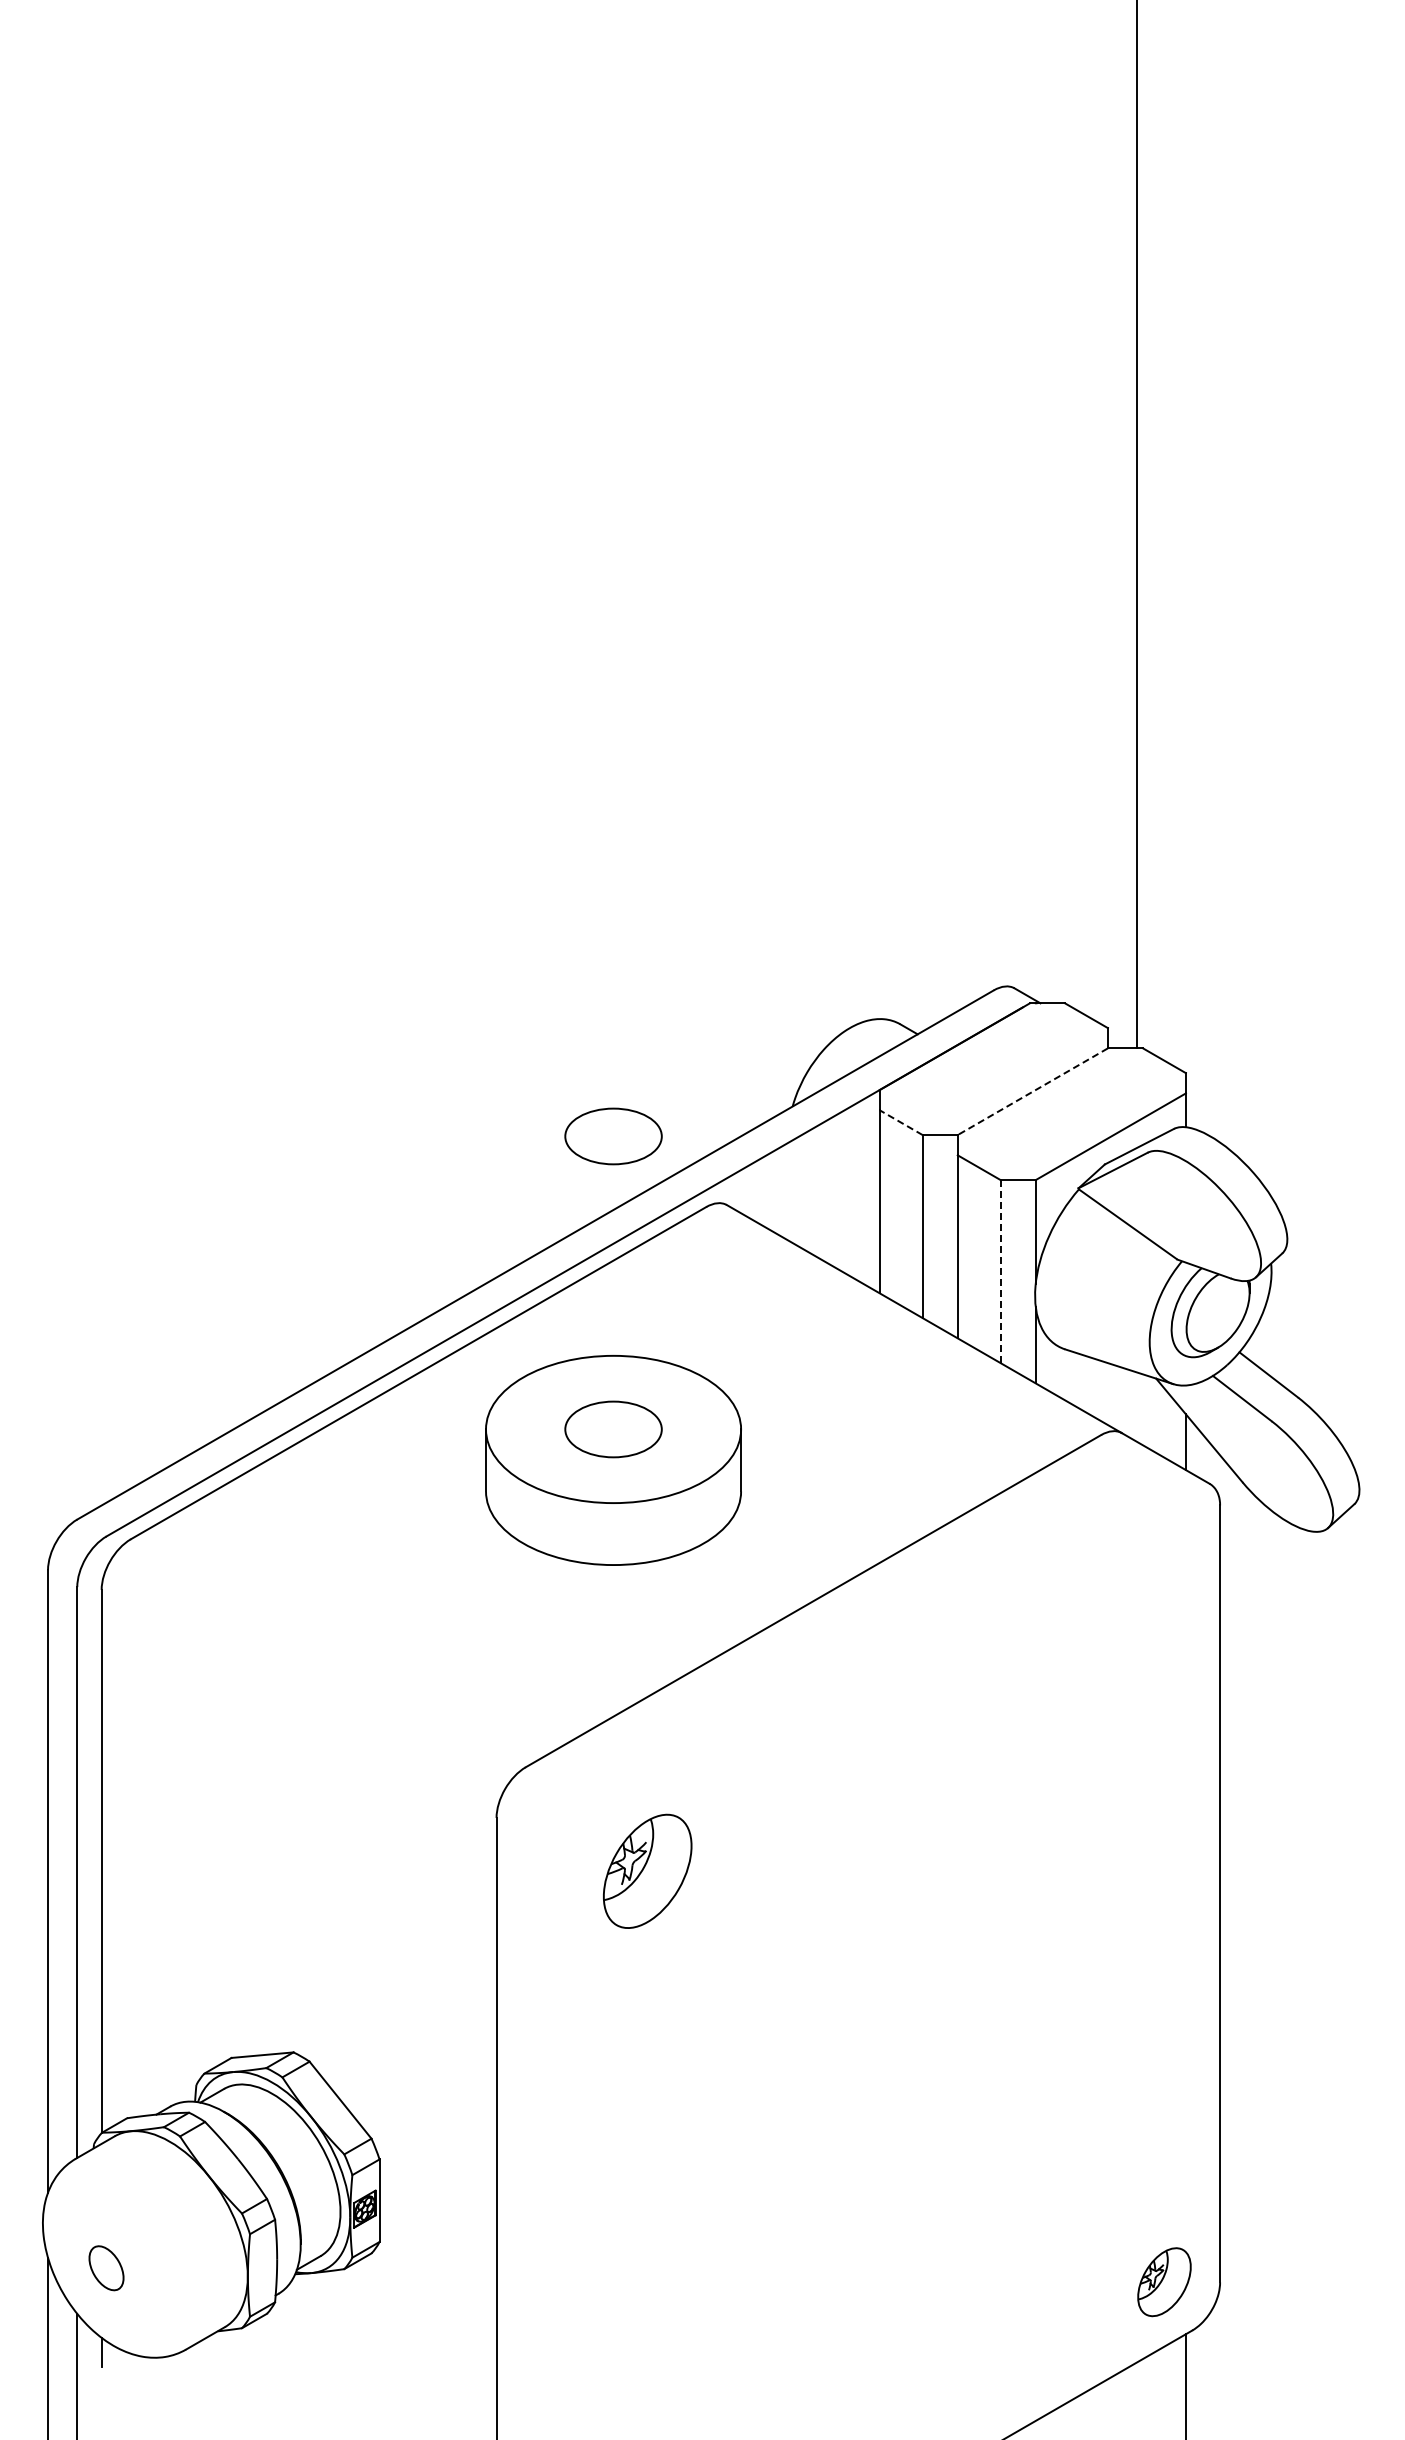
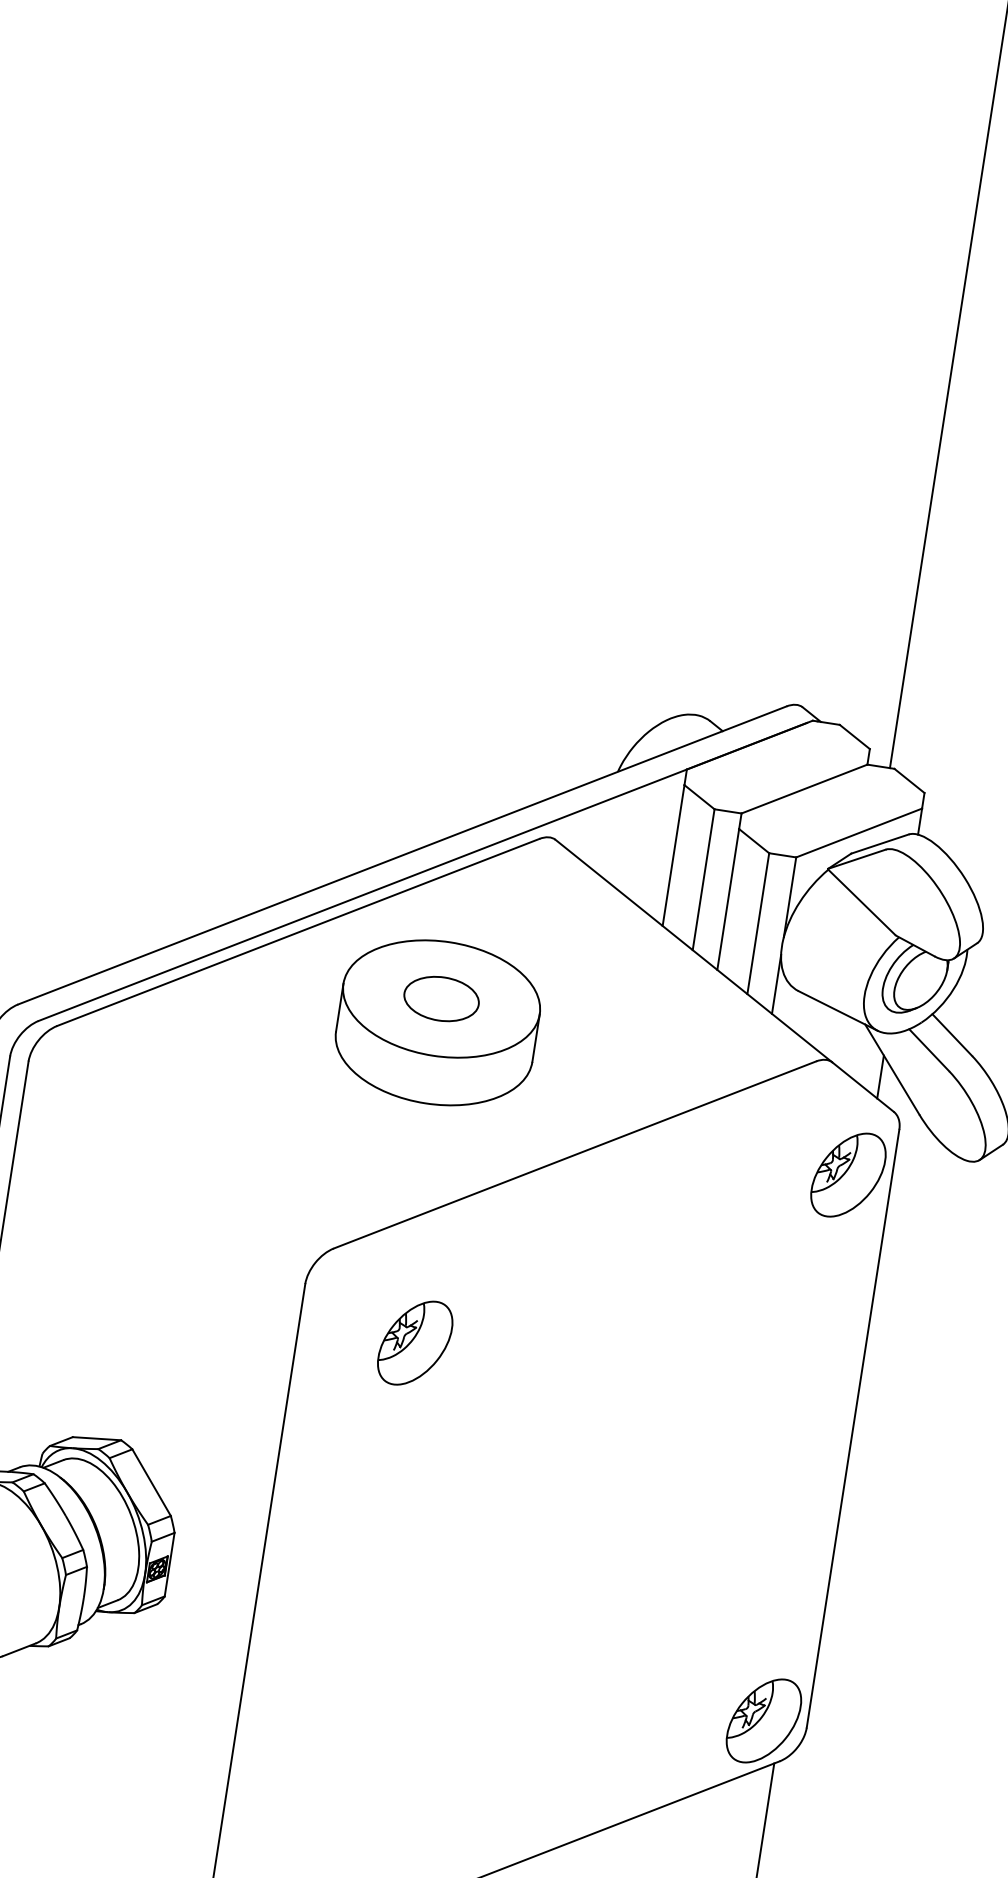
line: (1032, 1091) -> (804, 788), dashed -> solid
line: (901, 1122) -> (699, 797), dashed -> solid
part: (613, 1136) -> (476, 773), removed
line: (1000, 1271) -> (758, 923), dashed -> solid
part: (1164, 1572) -> (848, 1174), added
part: (1164, 2281) -> (764, 1720), size x1.67

